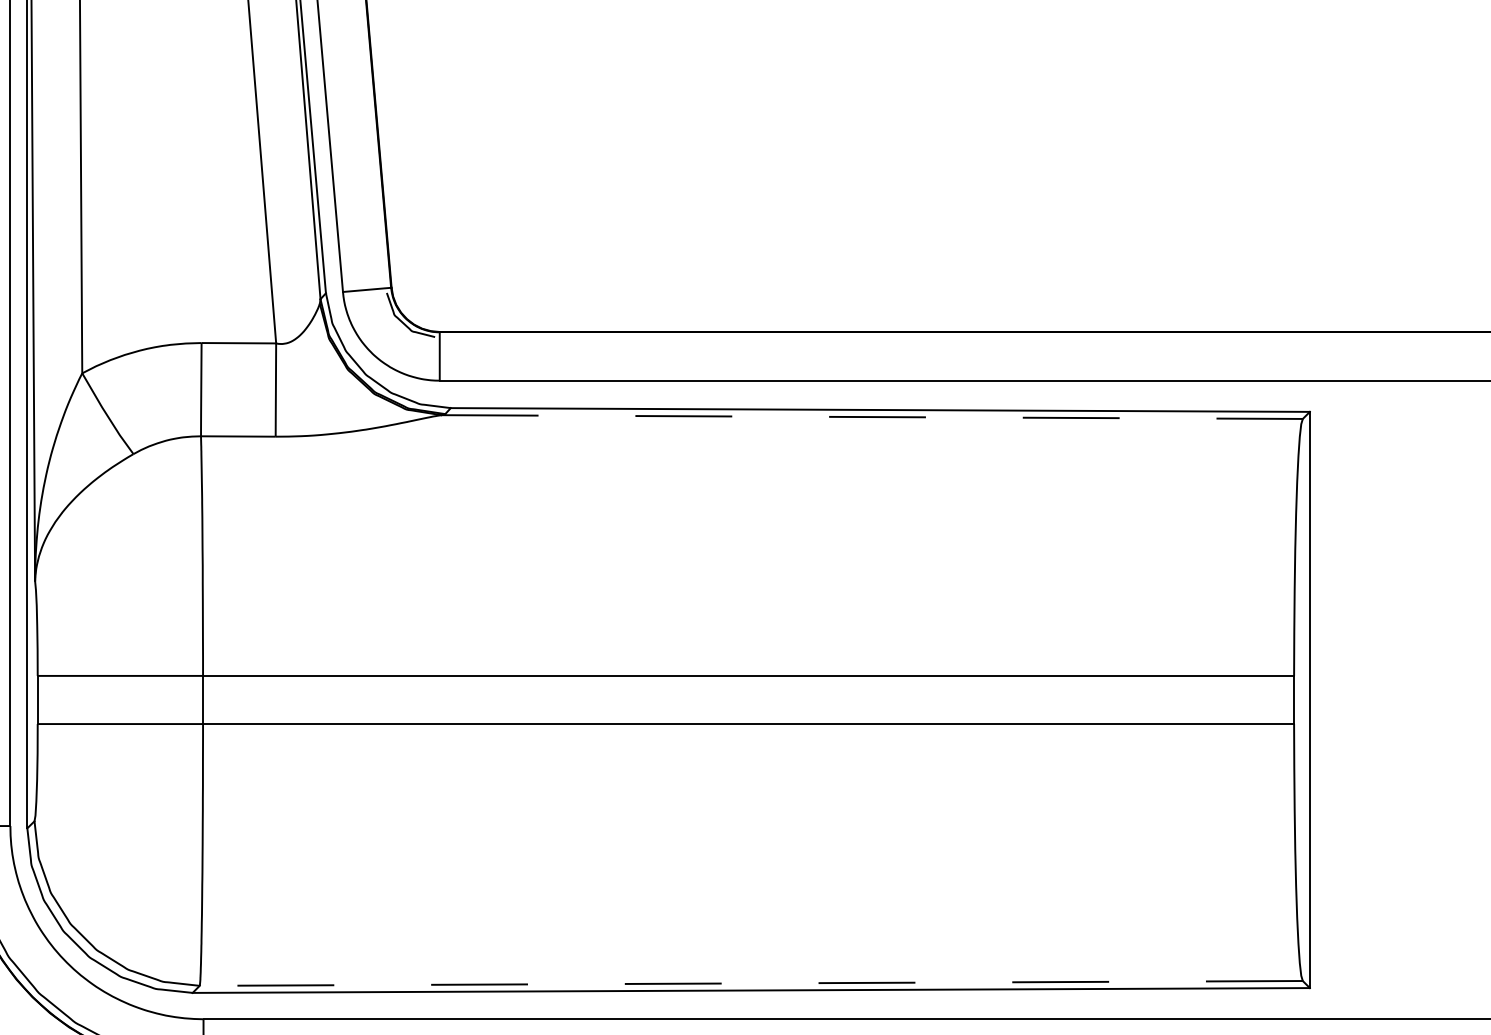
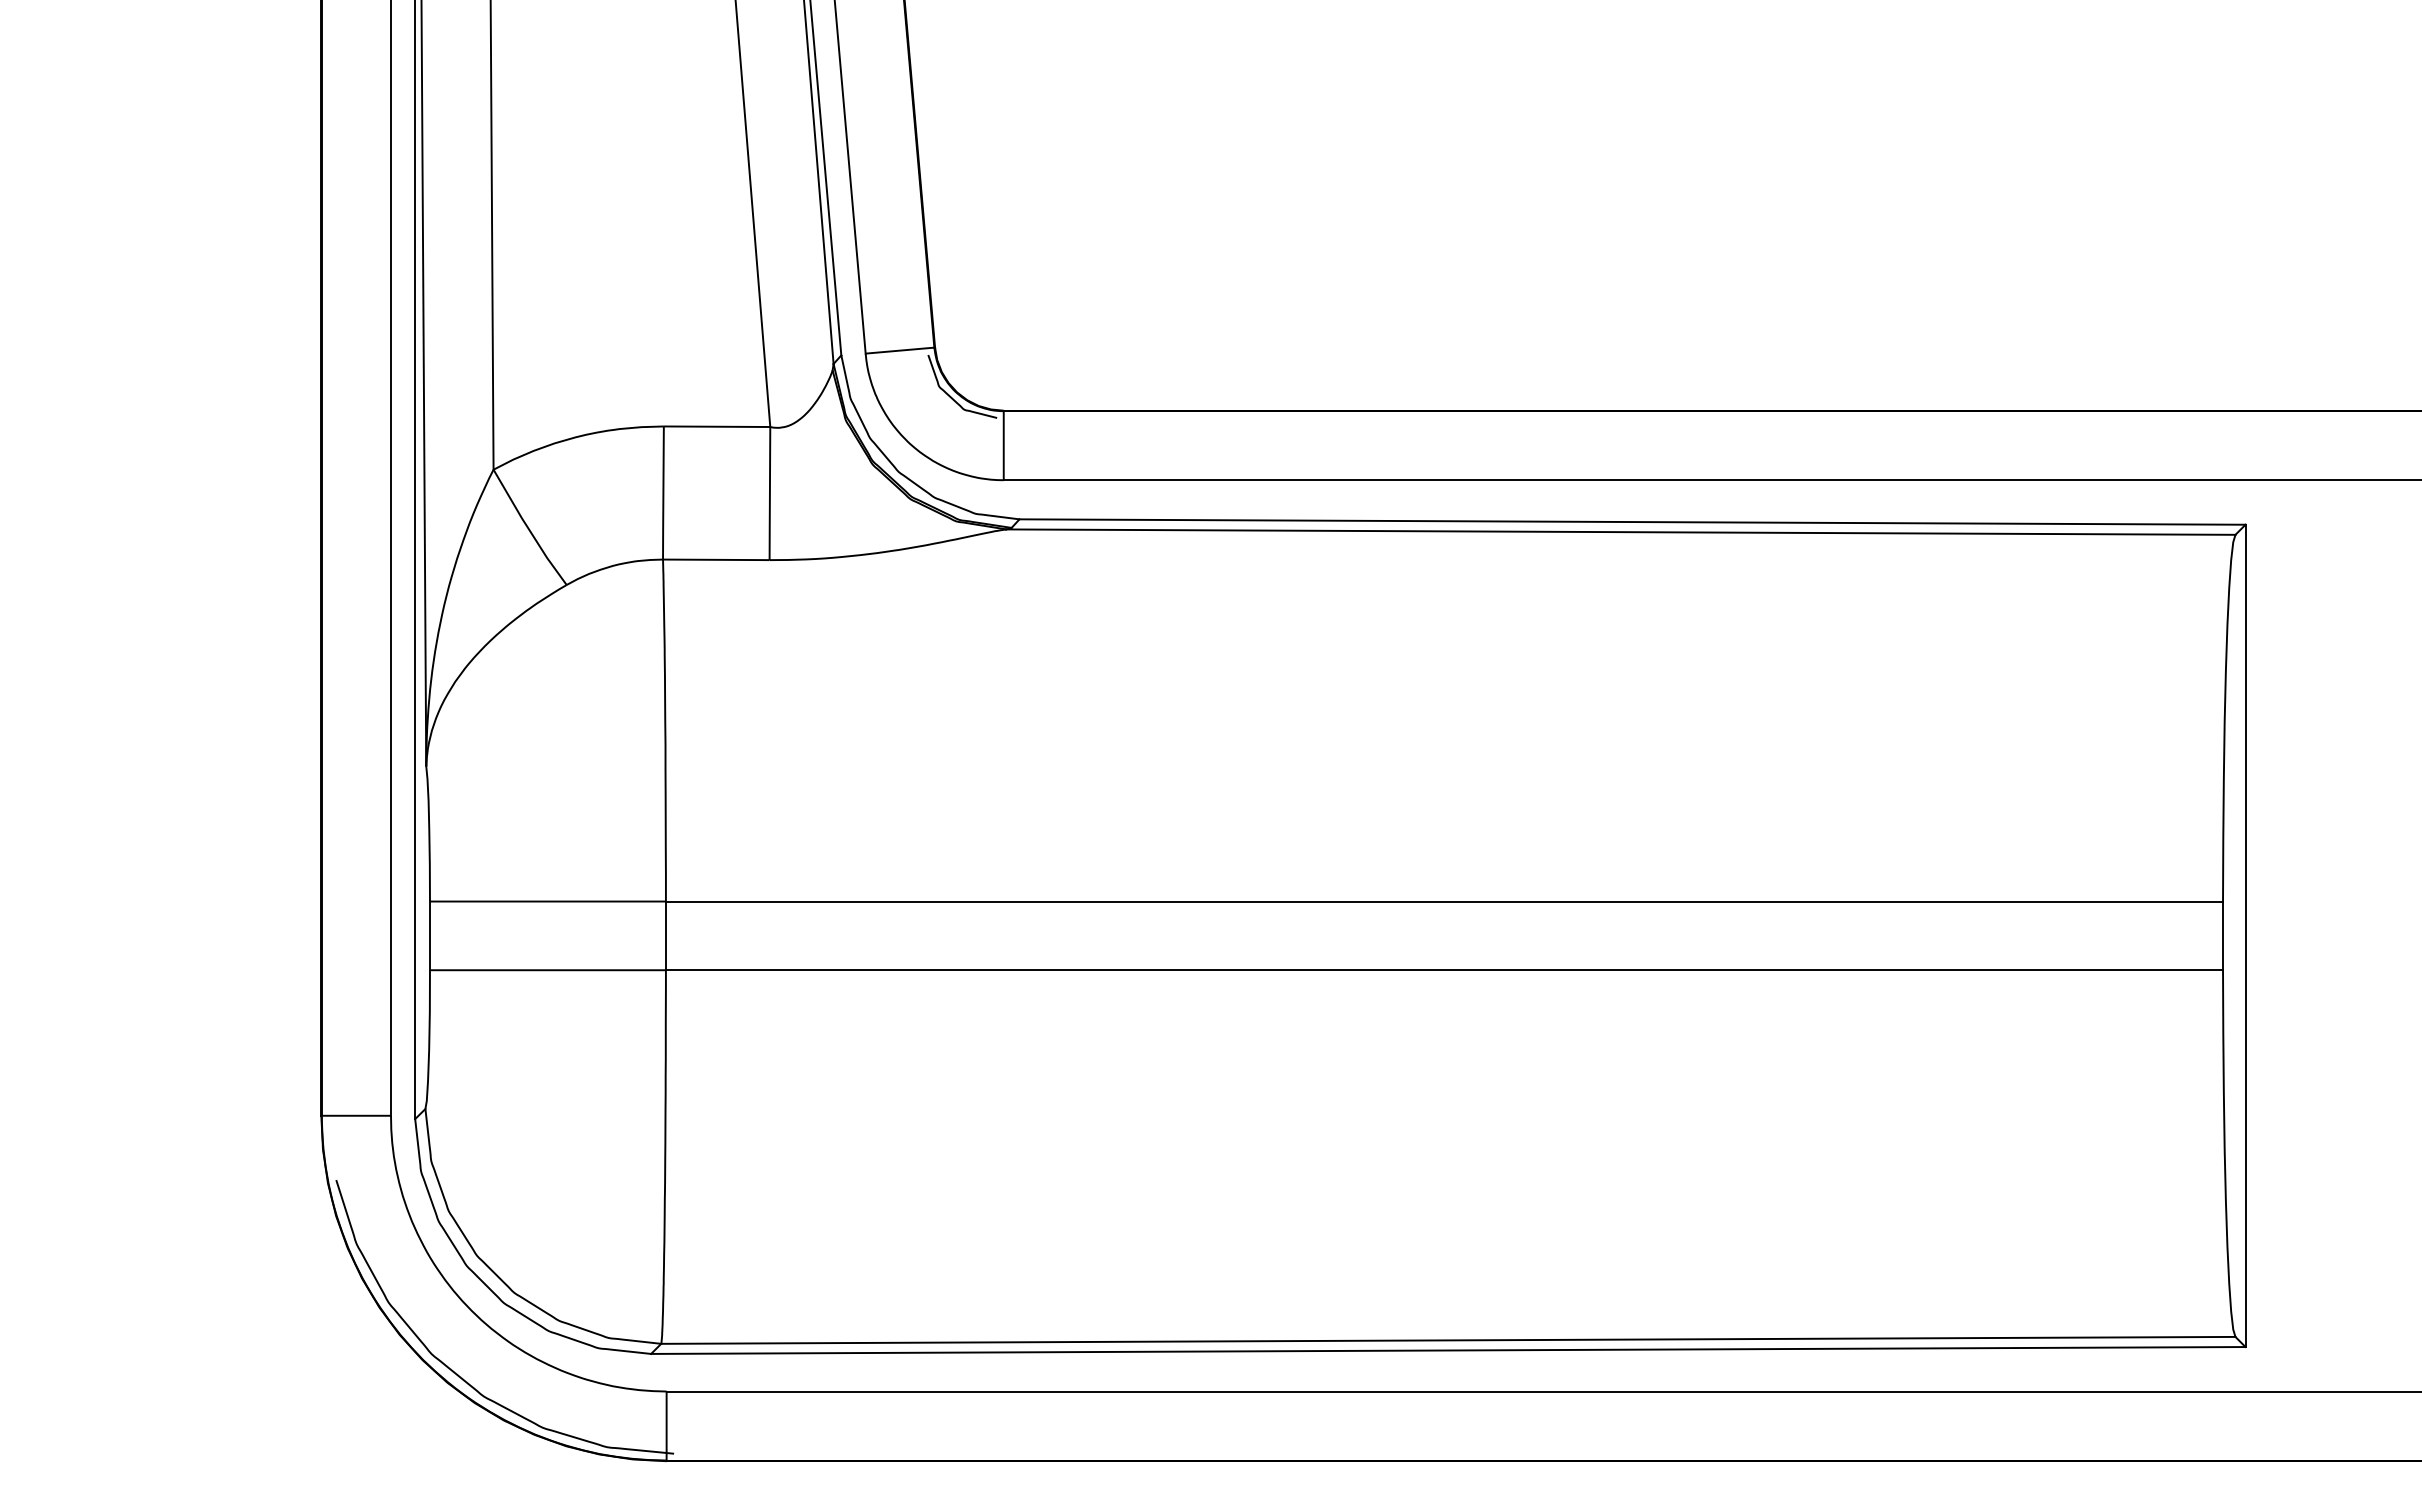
line: (872, 417) -> (1621, 532), dashed -> solid
line: (750, 983) -> (1447, 1340), dashed -> solid

